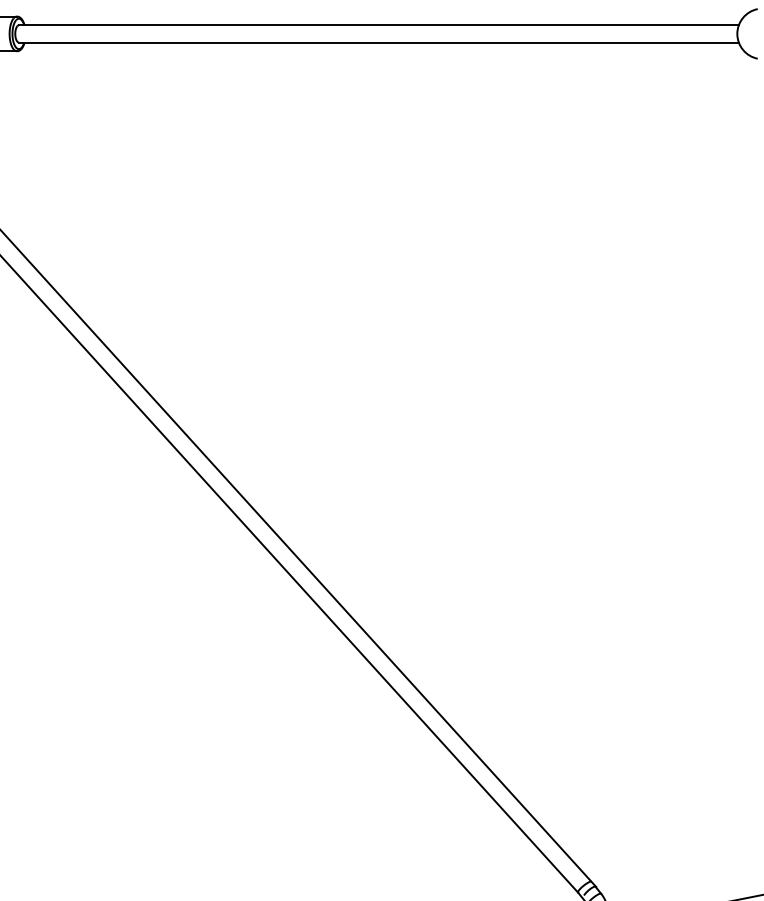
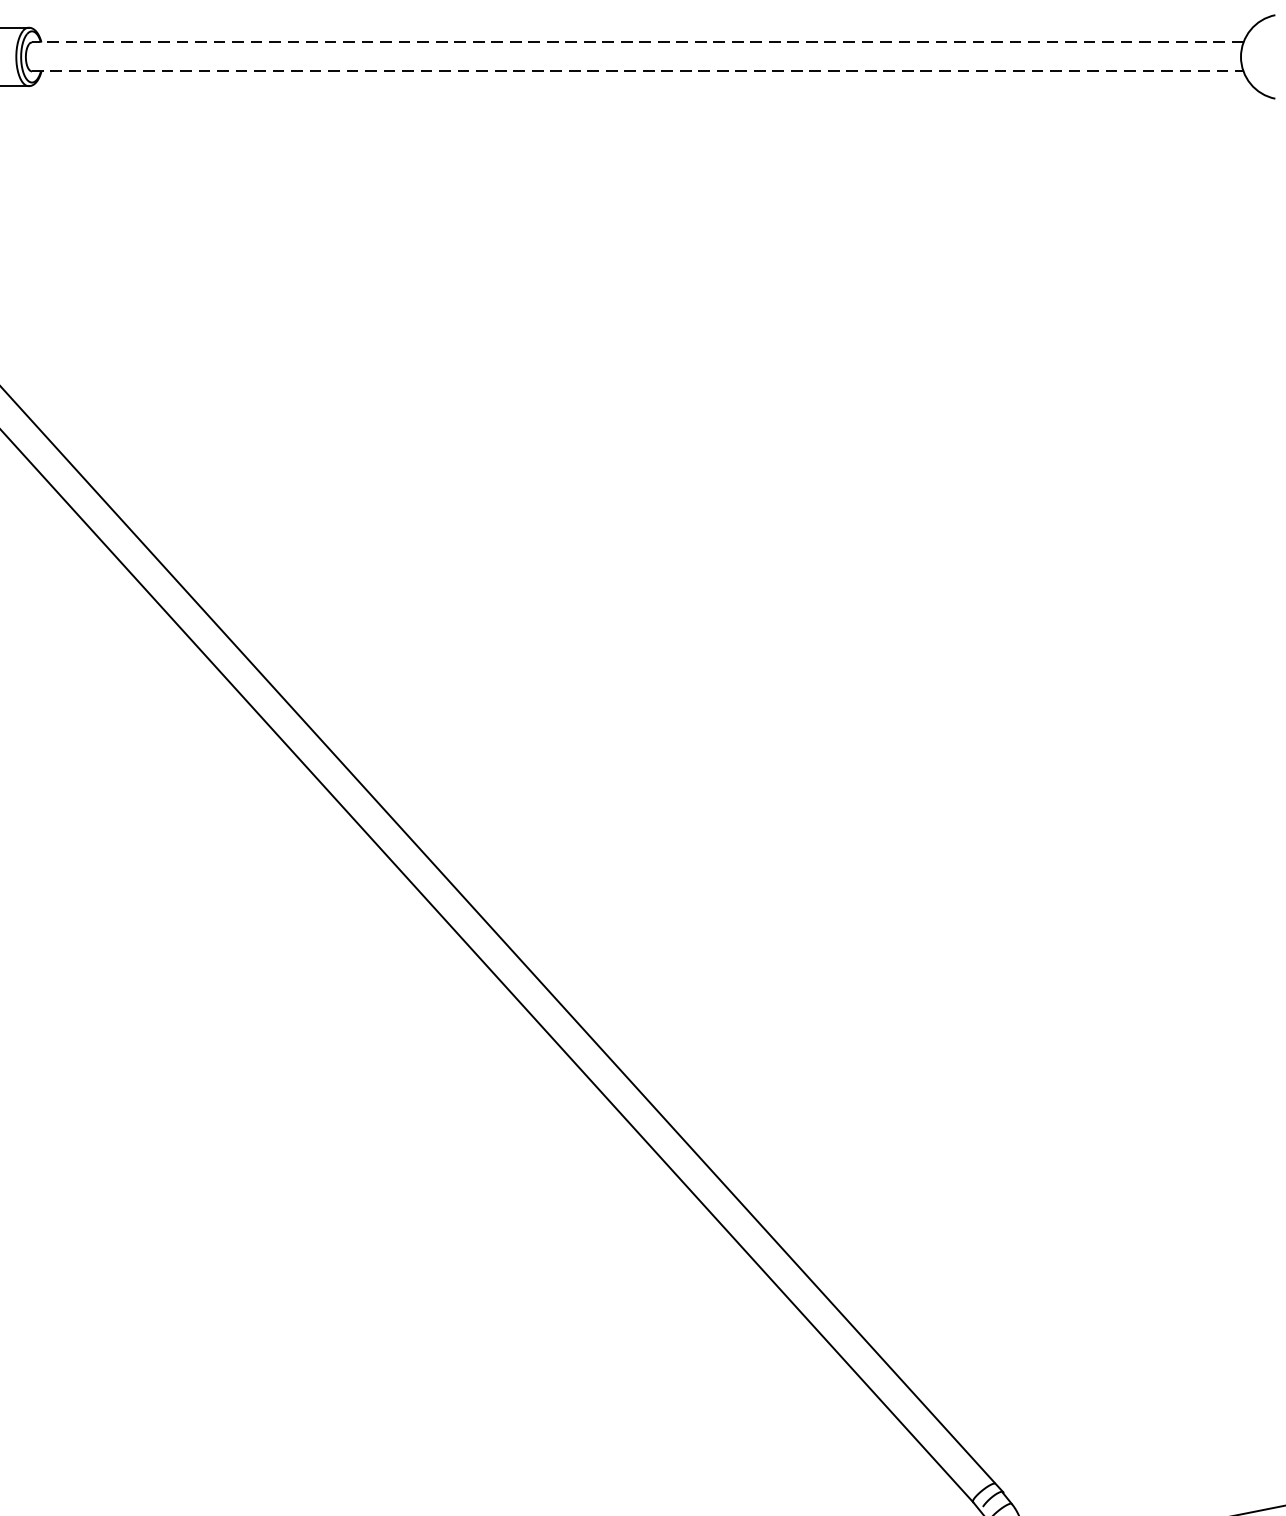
line: (378, 25) -> (637, 42), solid -> dashed
line: (378, 42) -> (637, 71), solid -> dashed

